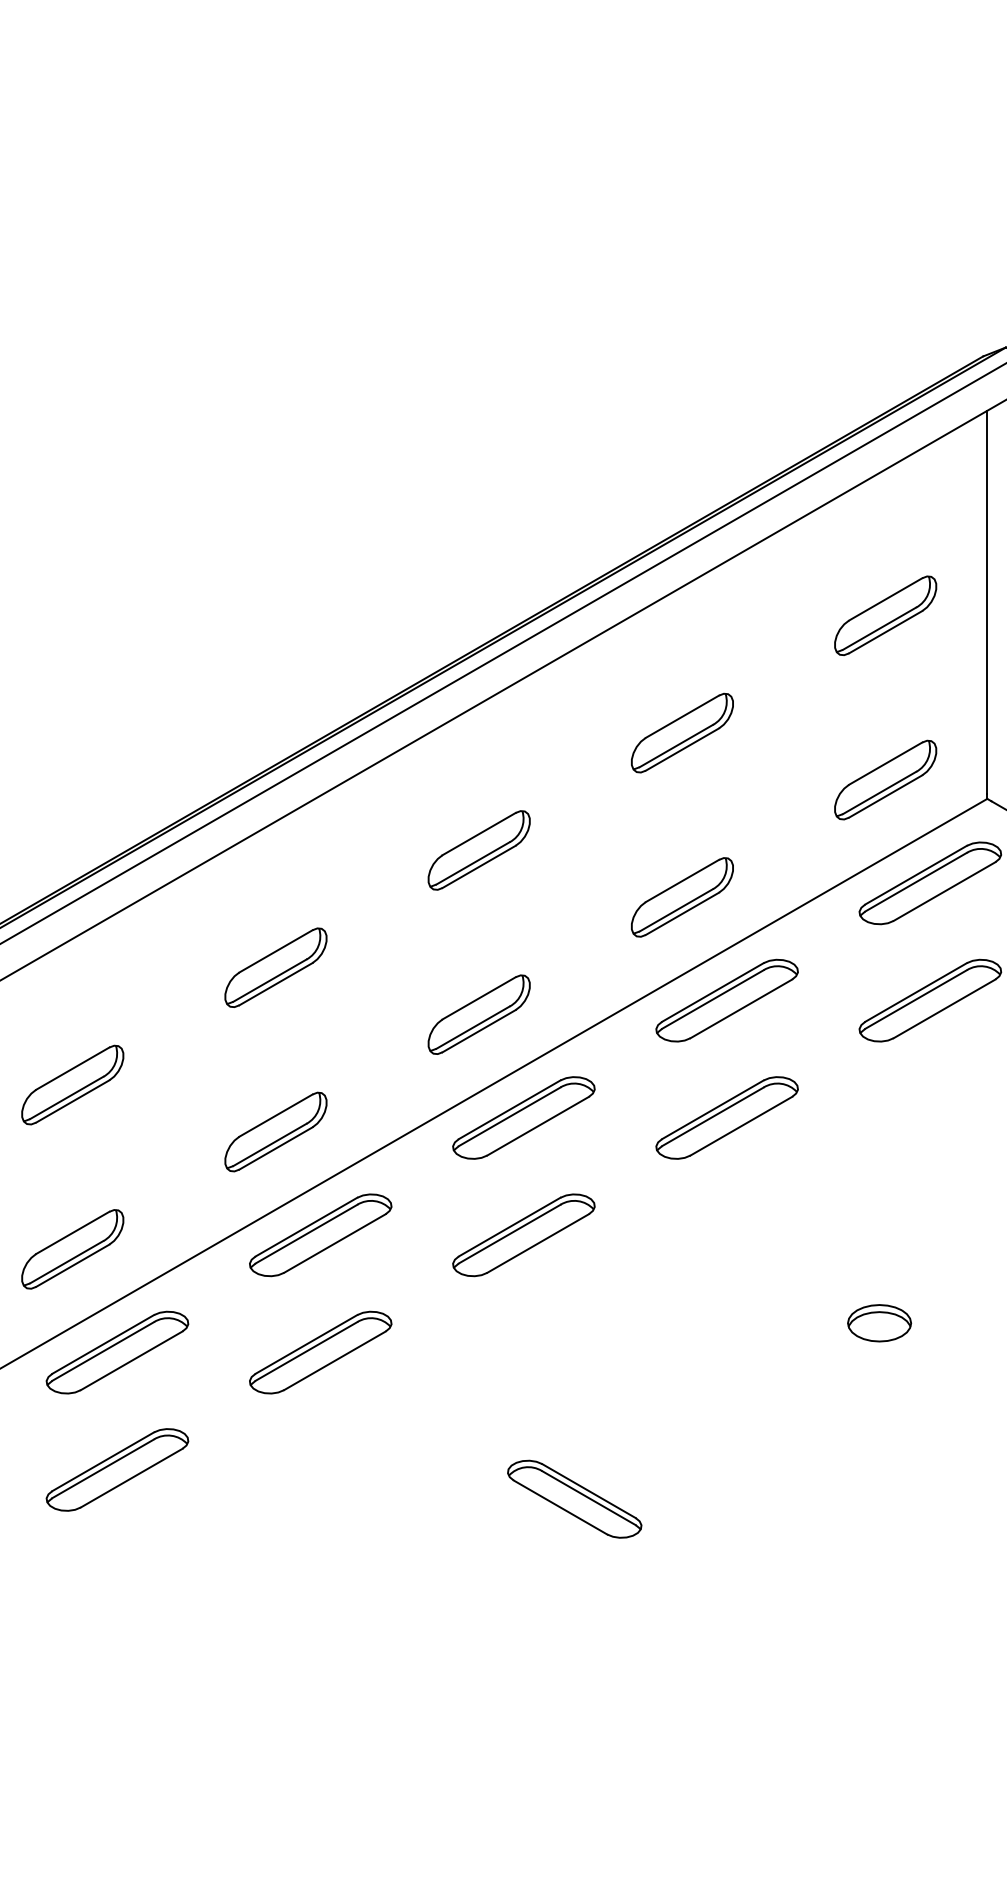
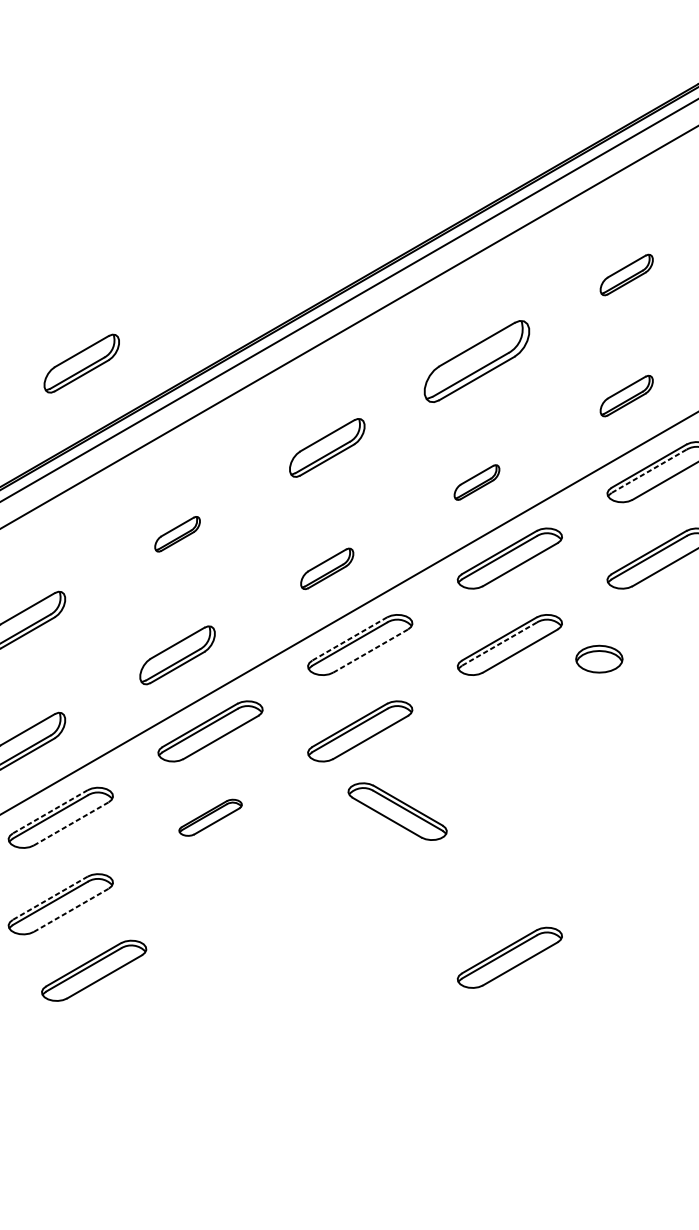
part: (885, 615) -> (626, 274), size x0.7
part: (682, 732) -> (477, 361), size x1.4
part: (145, 735) -> (81, 363), added
part: (885, 779) -> (626, 395), size x0.7
line: (916, 882) -> (649, 471), solid -> dashed
part: (682, 897) -> (477, 482), size x0.6
part: (275, 967) -> (177, 534), size x0.6
part: (478, 1014) -> (326, 568), size x0.7
line: (509, 1109) -> (349, 638), solid -> dashed
line: (712, 1116) -> (499, 643), solid -> dashed
line: (538, 1126) -> (370, 651), solid -> dashed
part: (879, 1323) -> (599, 659), moved
line: (103, 1344) -> (50, 811), solid -> dashed
part: (320, 1352) -> (210, 817), size x0.6
line: (131, 1360) -> (71, 823), solid -> dashed
line: (103, 1461) -> (50, 898), solid -> dashed
line: (131, 1478) -> (71, 910), solid -> dashed
part: (574, 1498) -> (397, 811), moved
part: (726, 1542) -> (509, 957), added
part: (162, 1560) -> (94, 970), added

